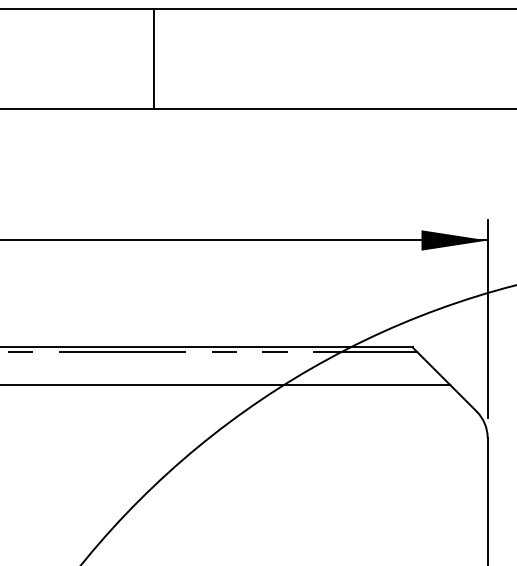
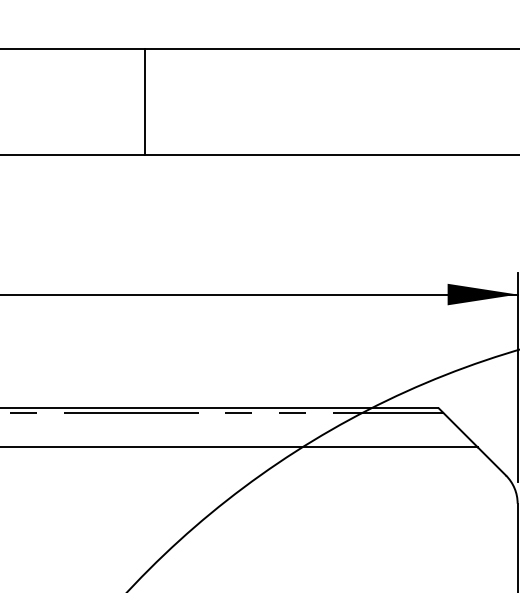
line: (153, 58) -> (144, 101), moved

